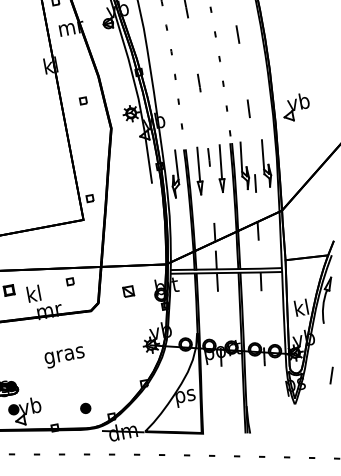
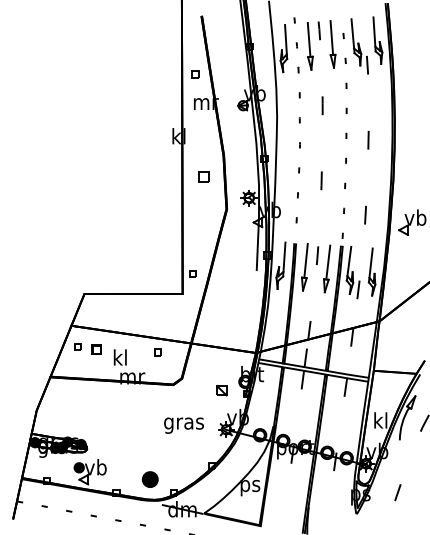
part: (83, 100) -> (204, 176), size x1.6
part: (128, 291) -> (221, 390), moved
text: (64, 357) -> (183, 425), moved
part: (85, 408) -> (149, 479), size x1.6

